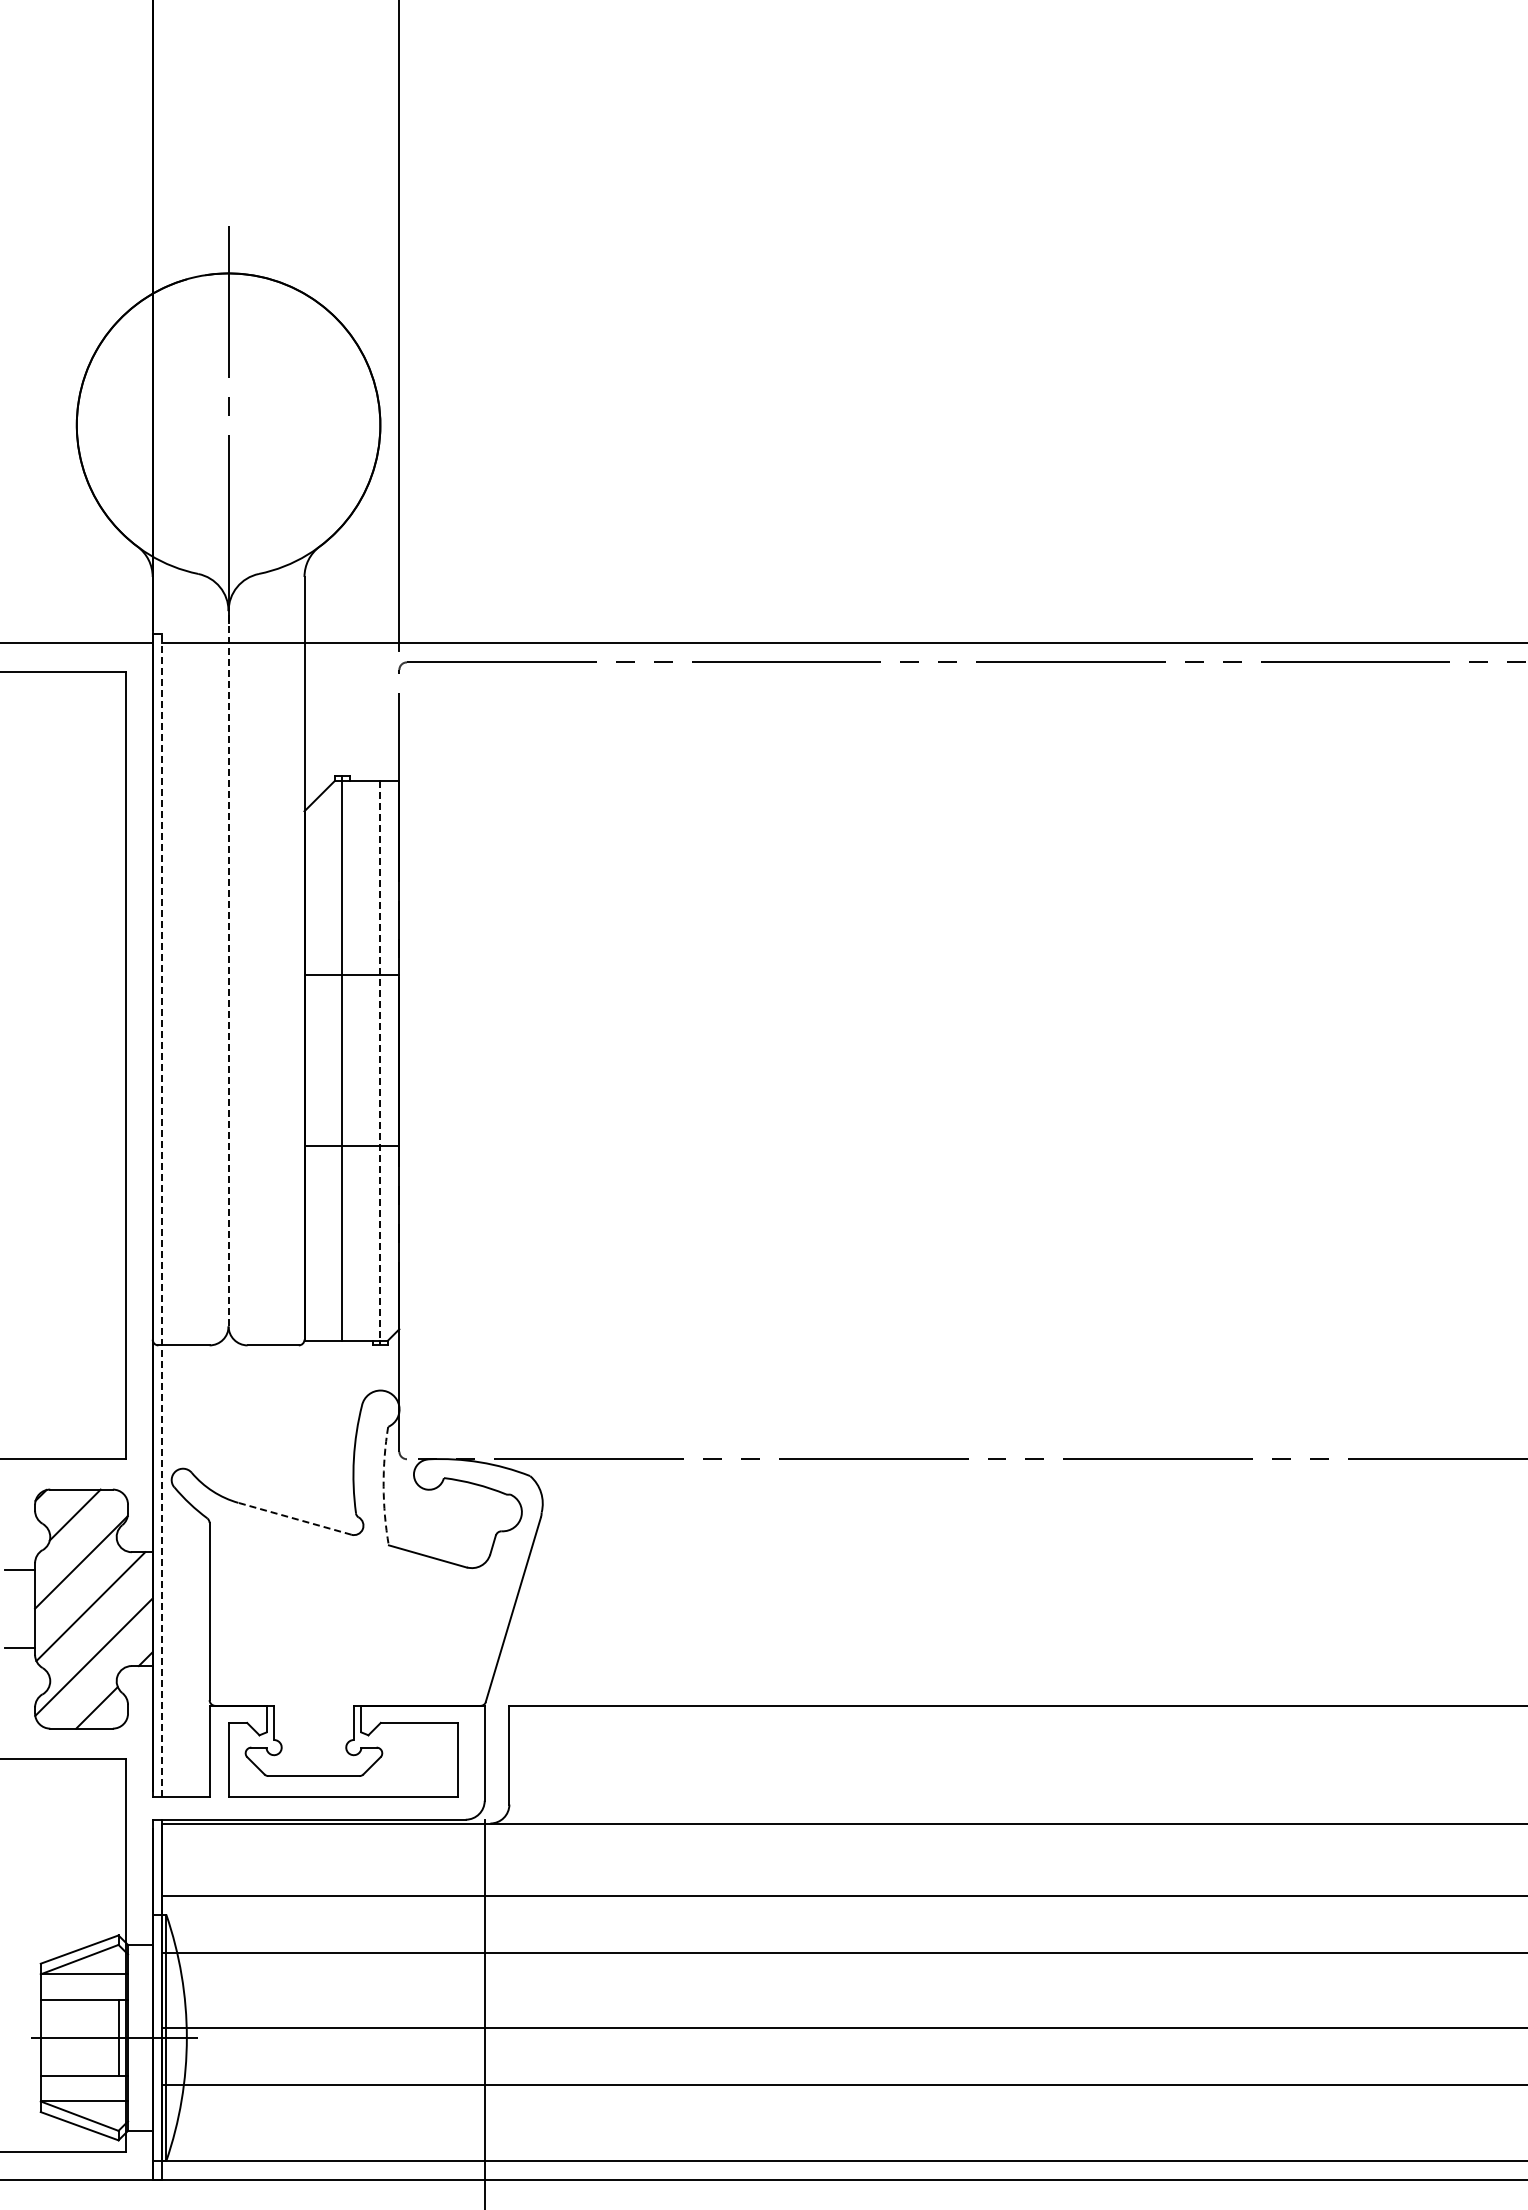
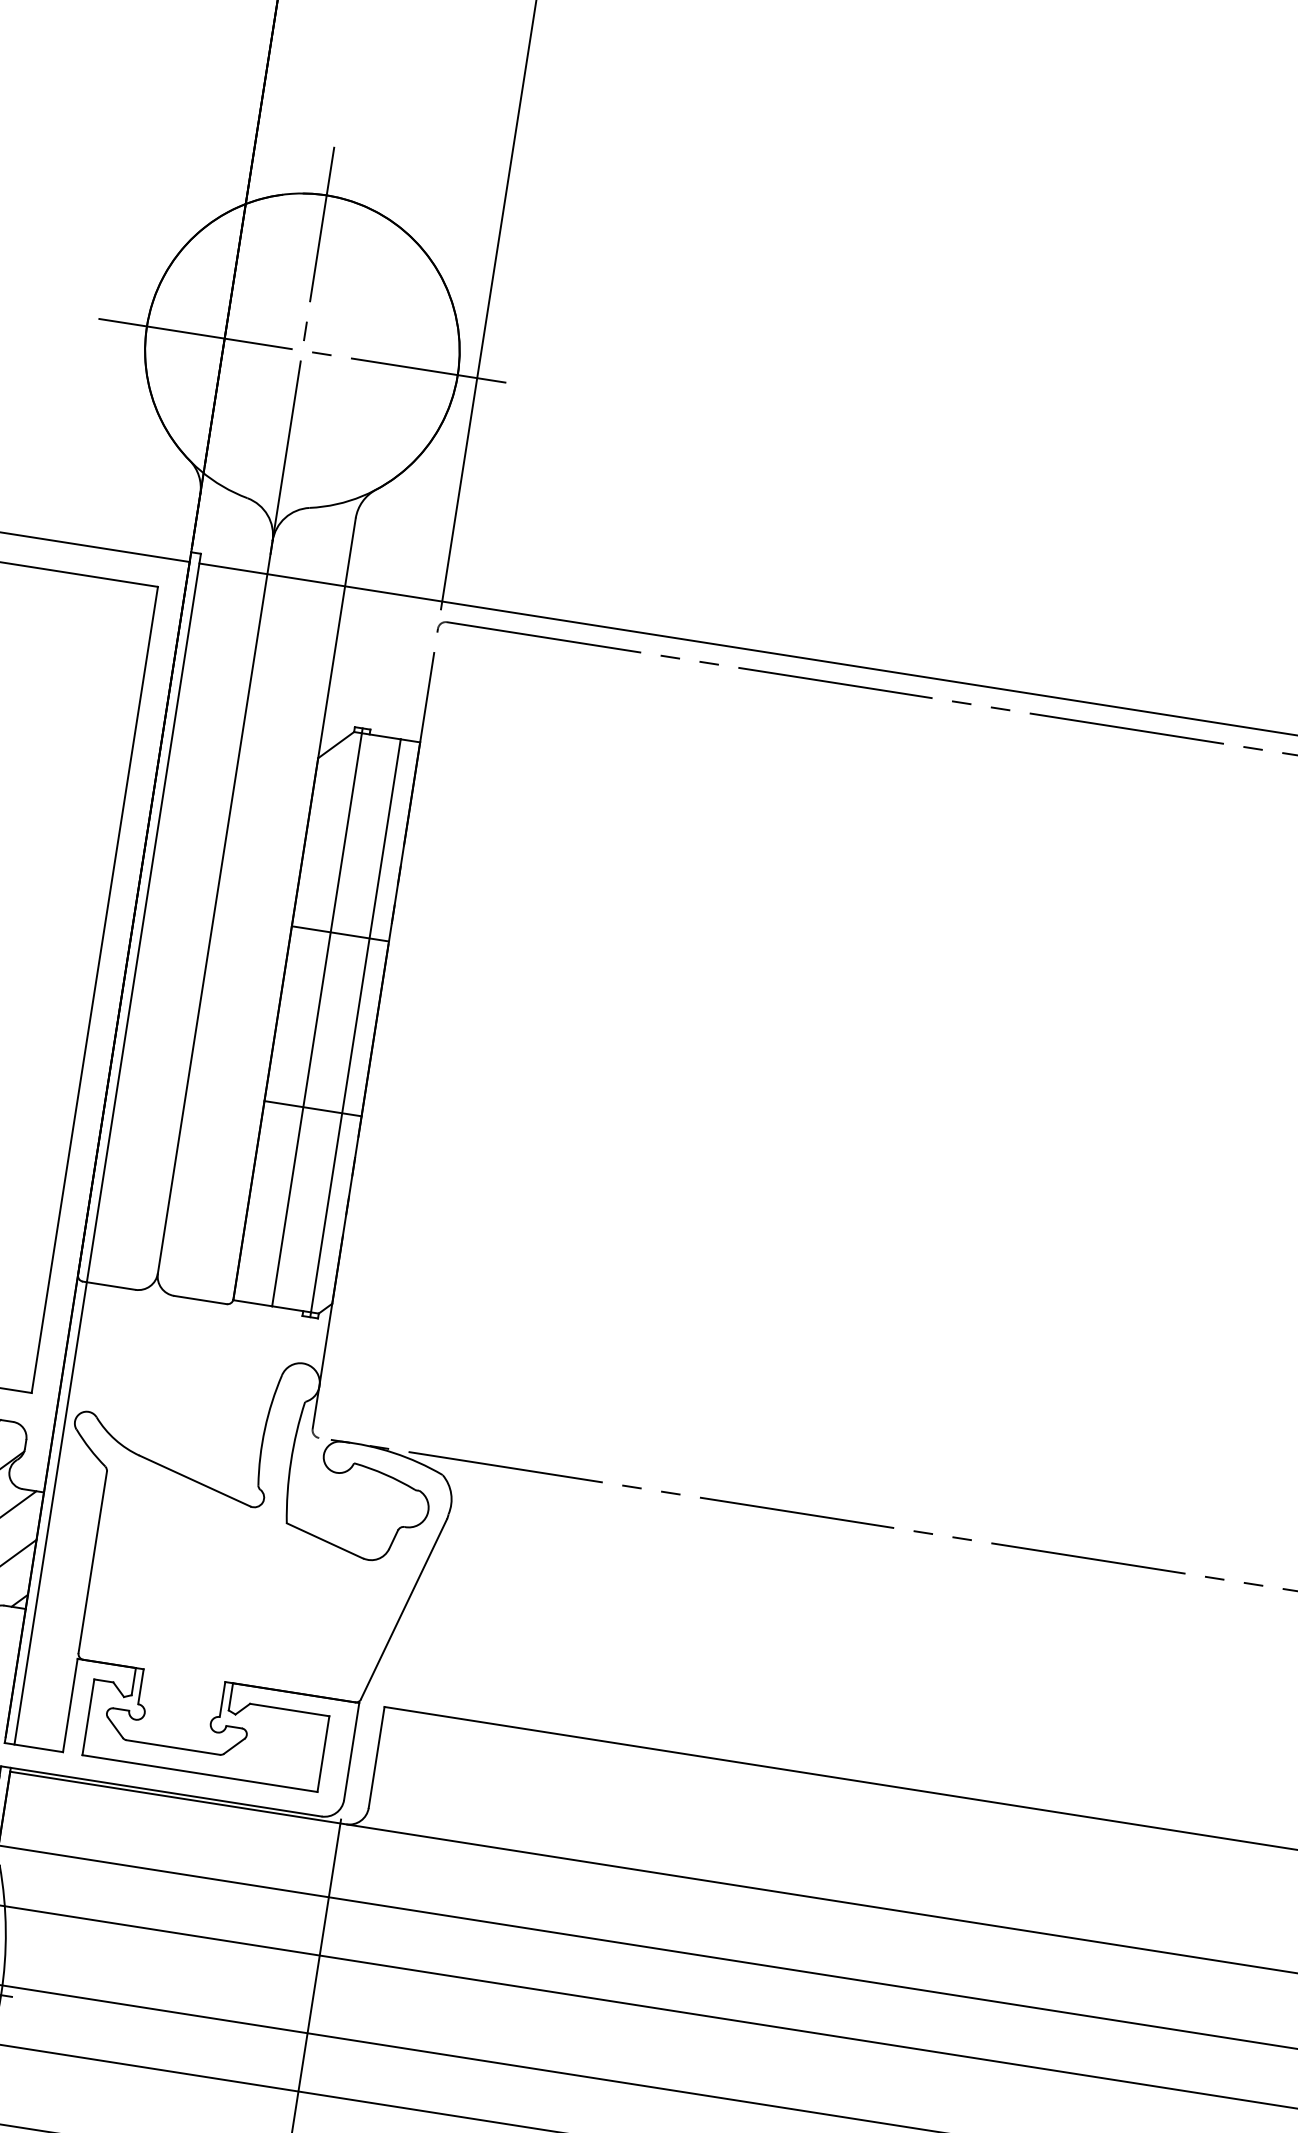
line: (228, 425) -> (302, 351), added
line: (228, 968) -> (215, 906), dashed -> solid
line: (380, 1063) -> (355, 1028), dashed -> solid
line: (162, 1215) -> (108, 1149), dashed -> solid
arc: (383, 1486) -> (290, 1462), dashed -> solid
line: (295, 1518) -> (195, 1480), dashed -> solid

